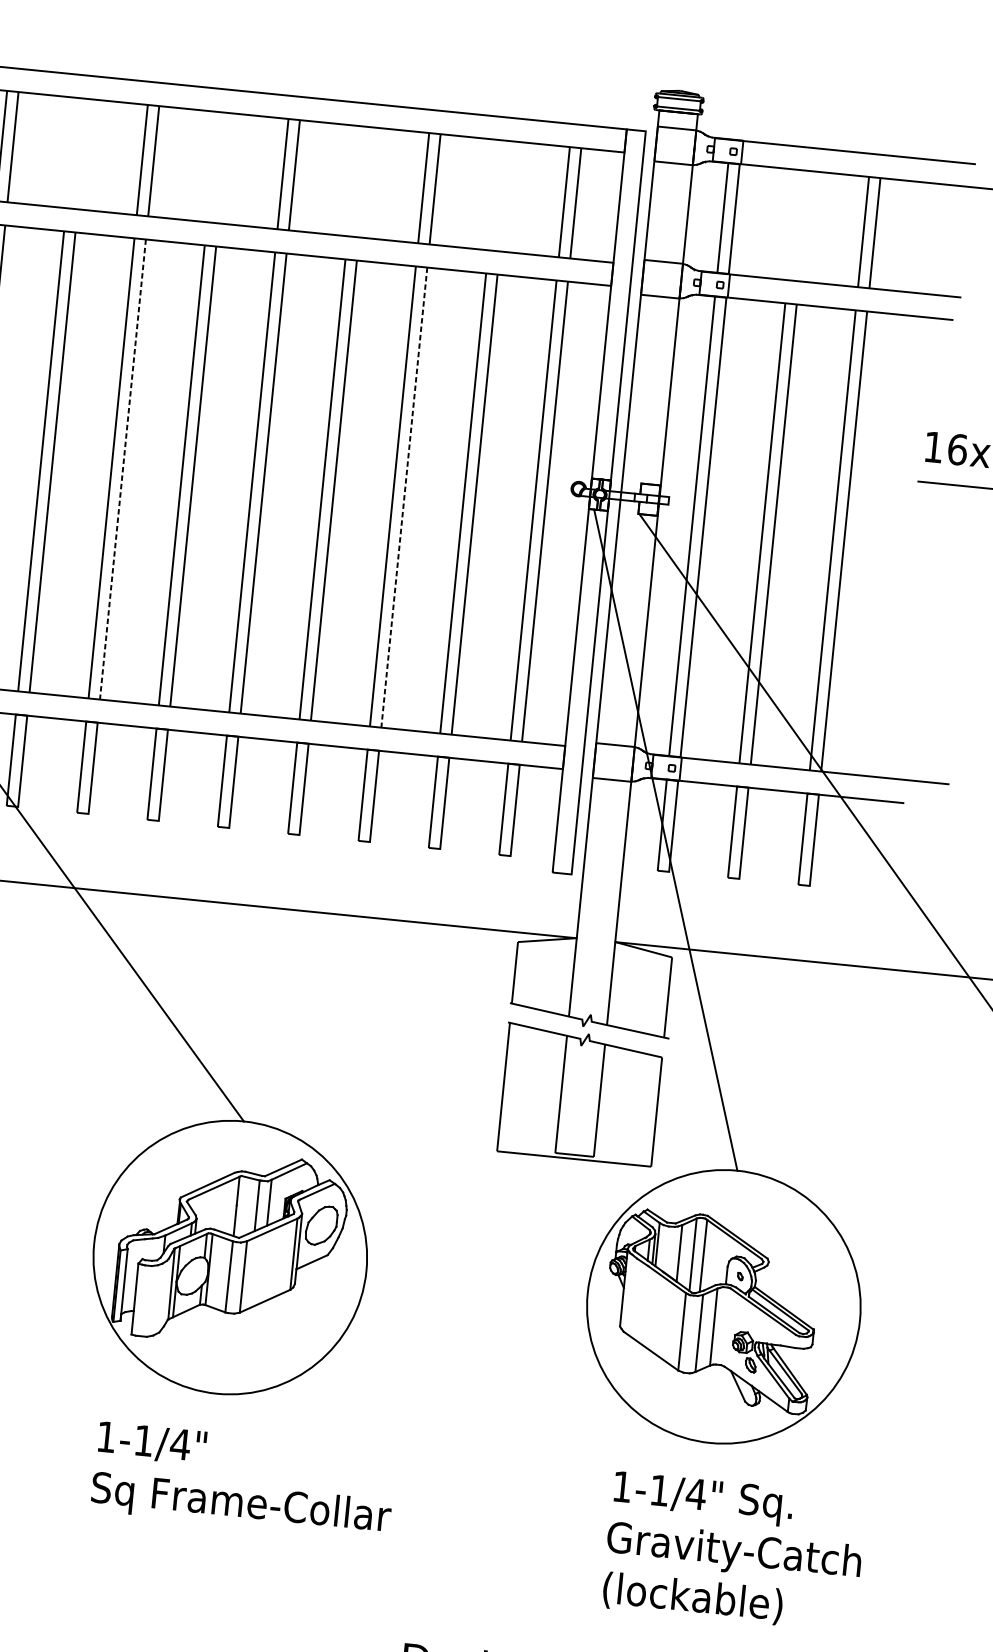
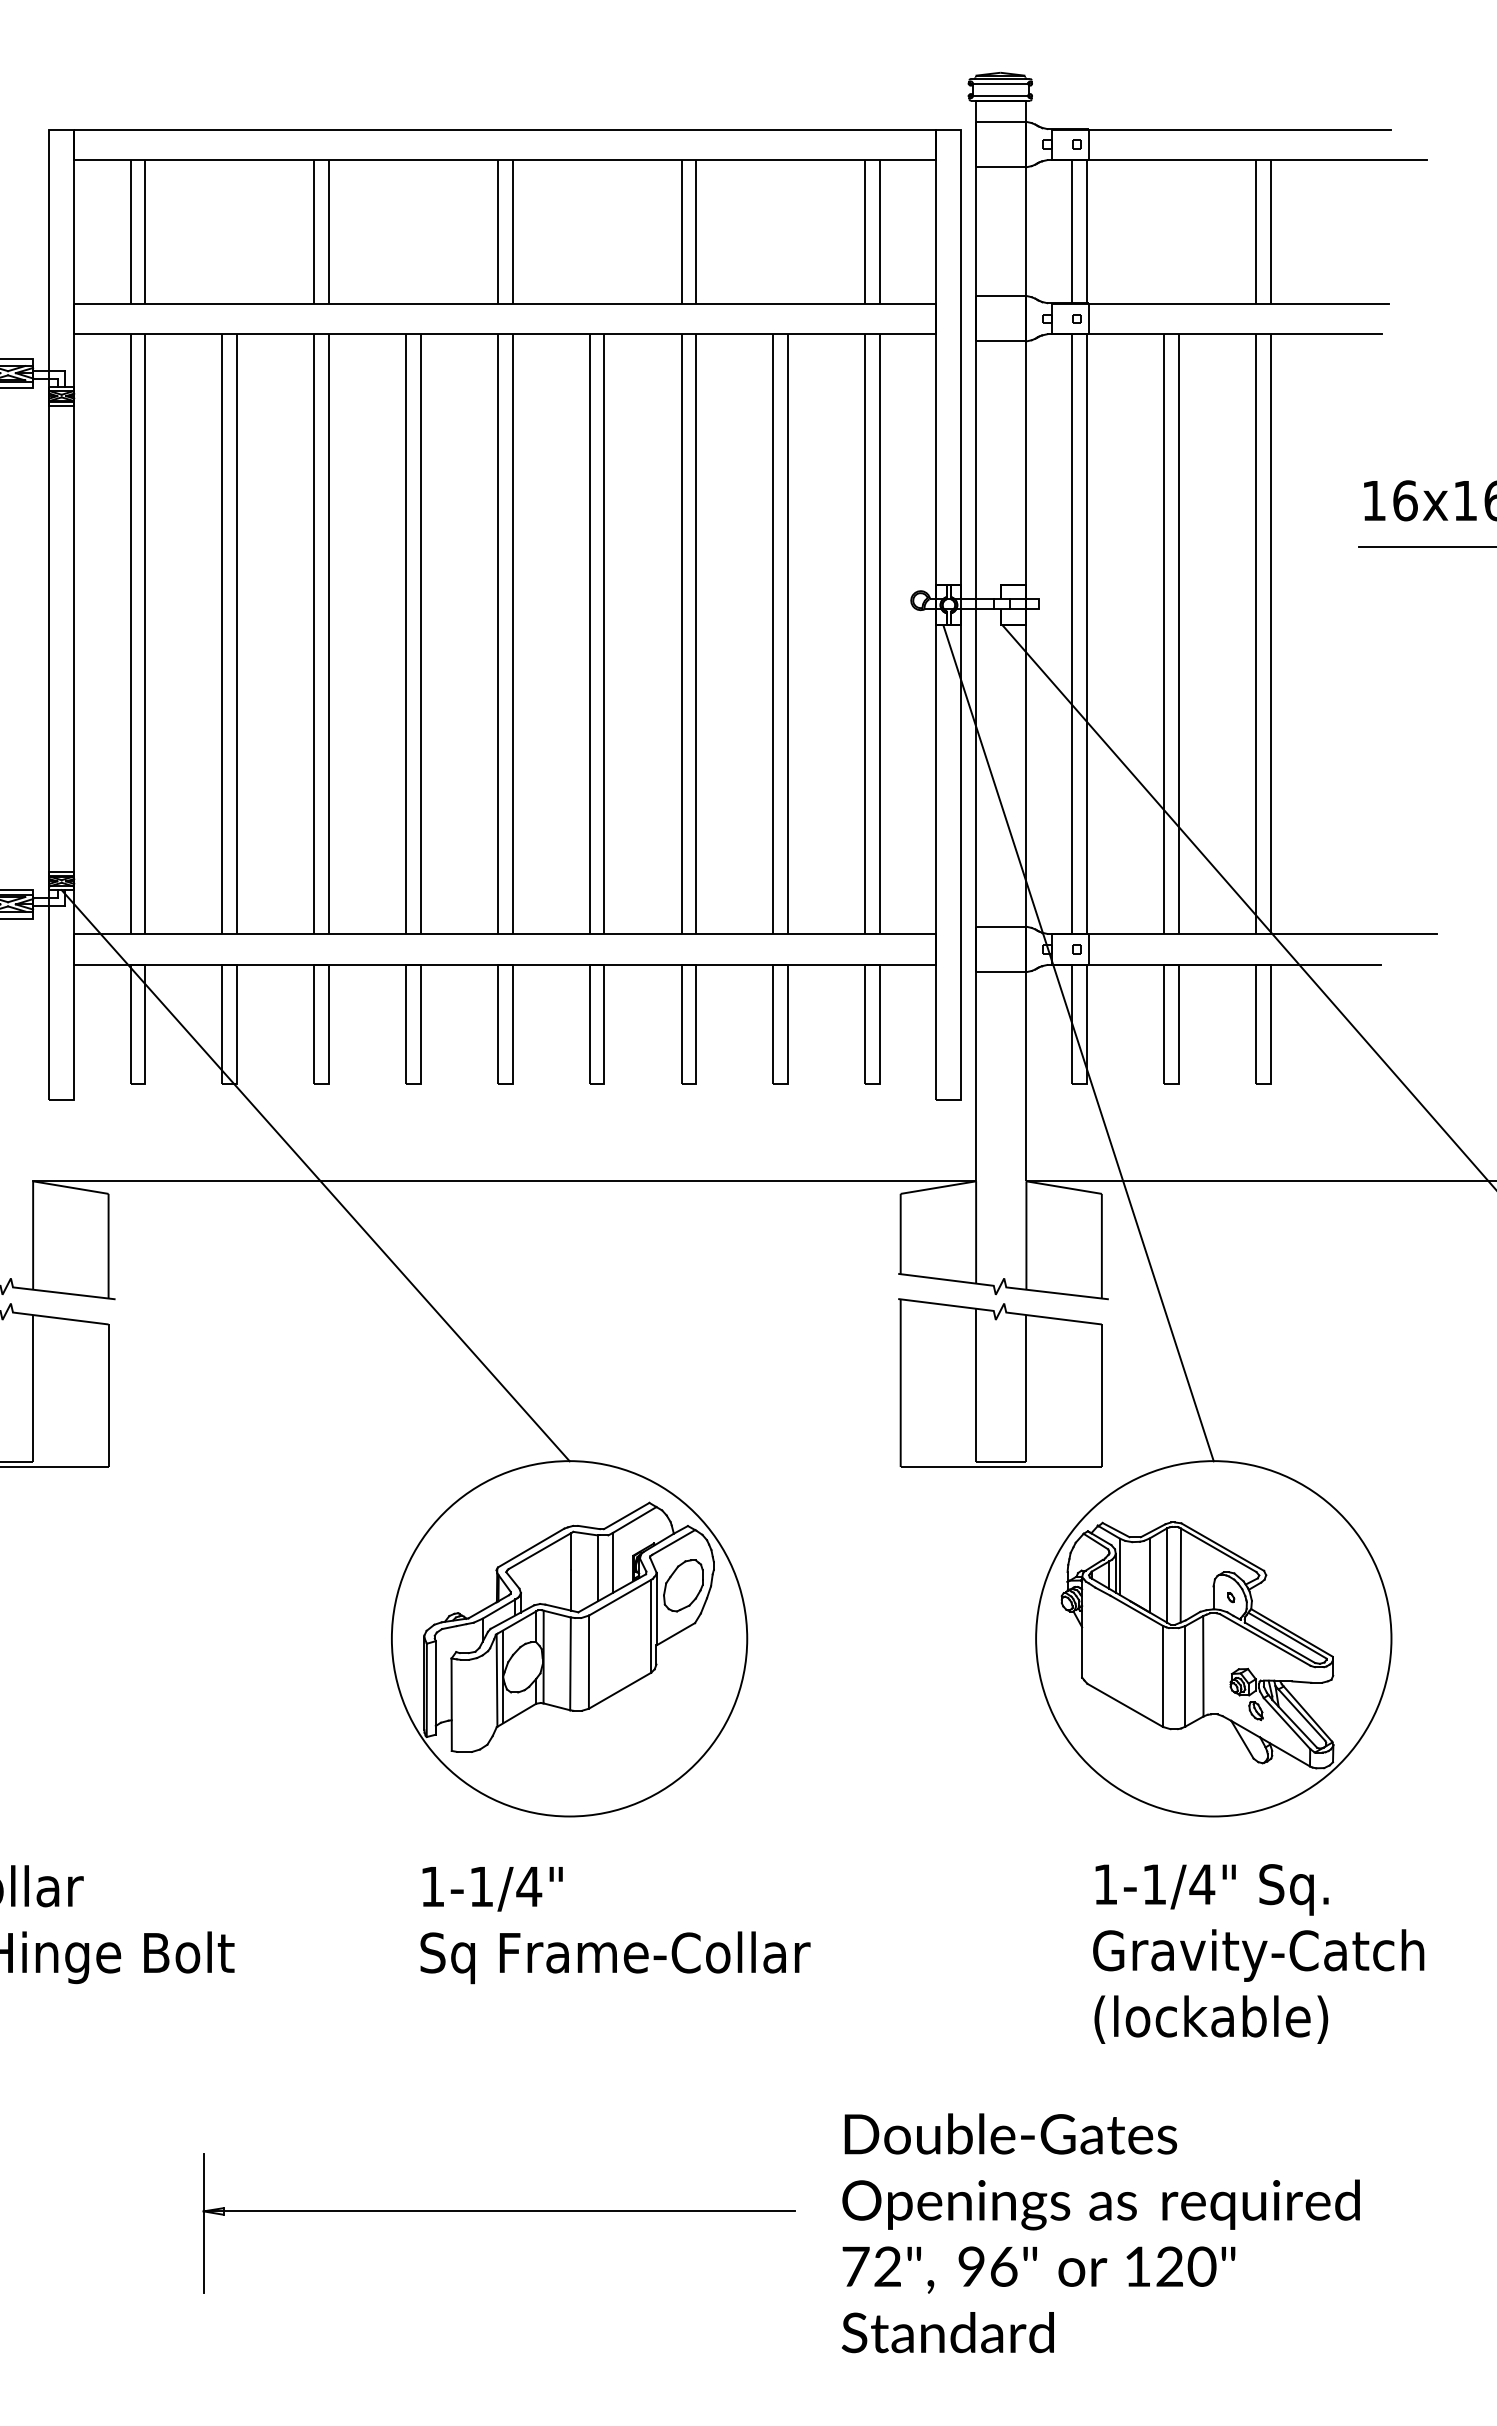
line: (123, 469) -> (329, 634), dashed -> solid
line: (404, 497) -> (696, 634), dashed -> solid

